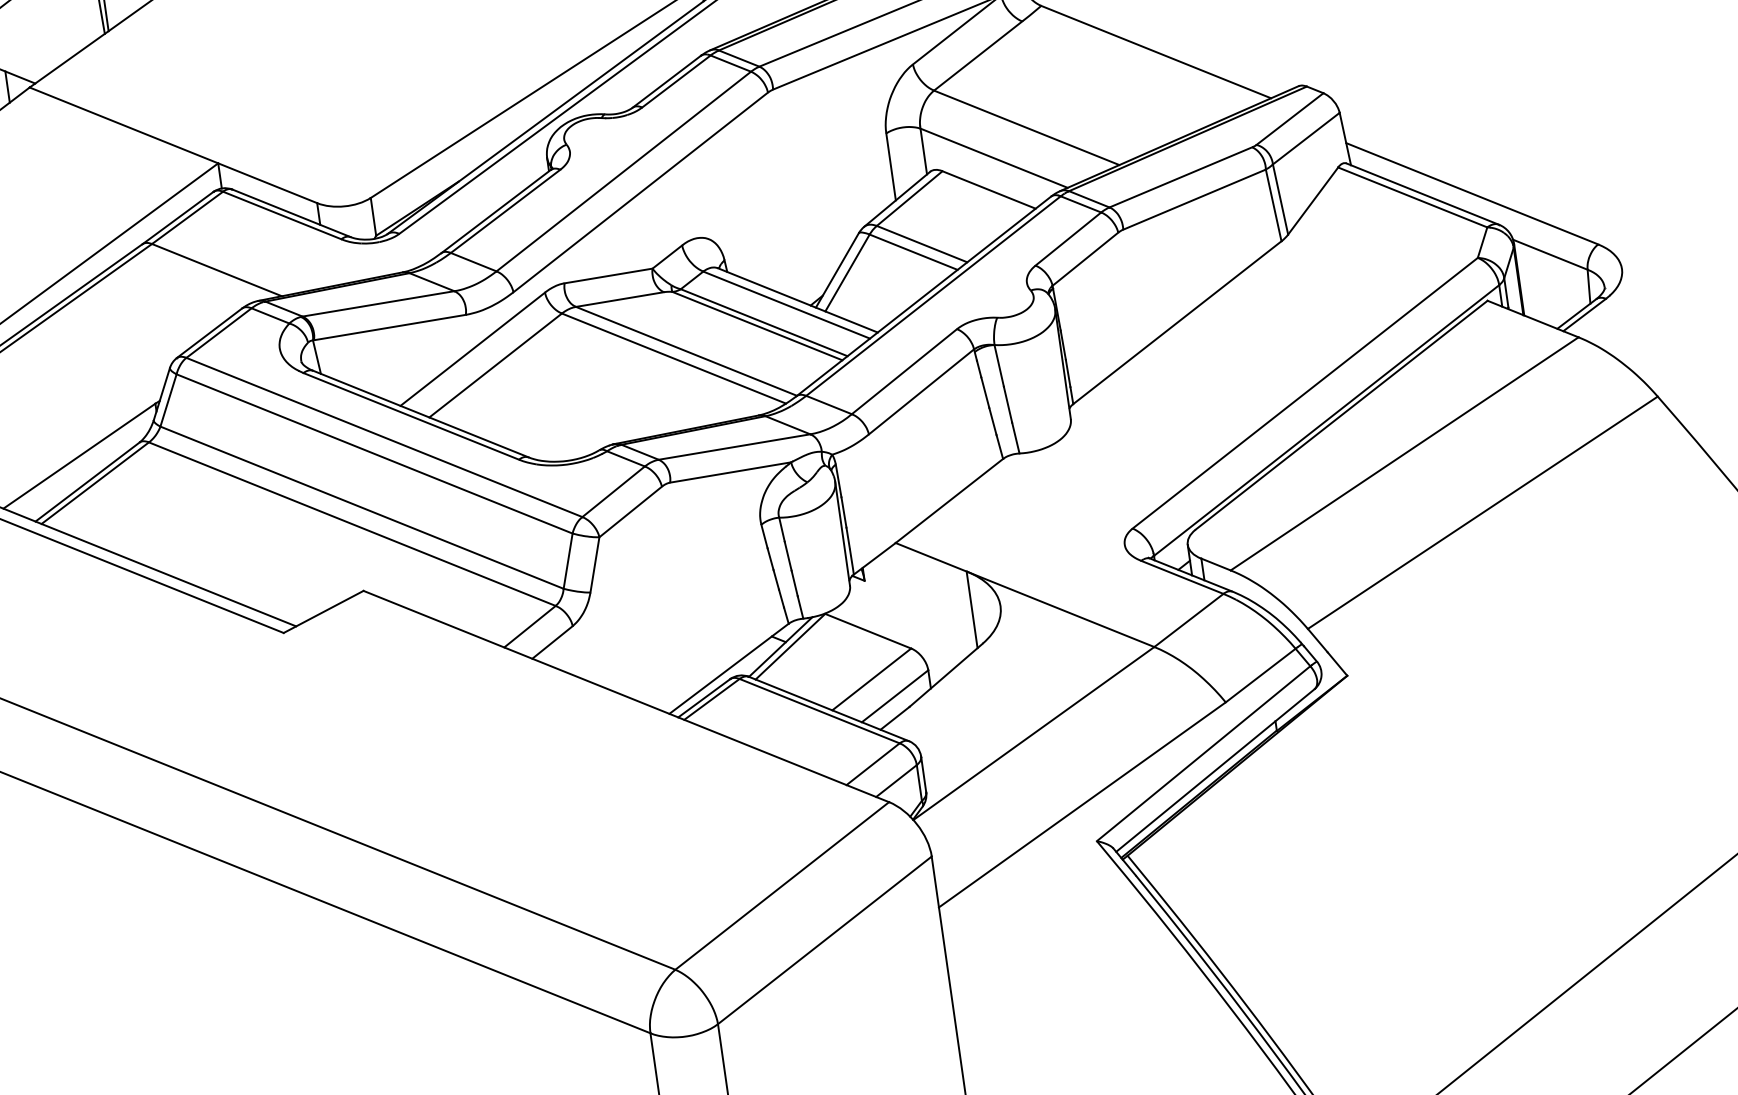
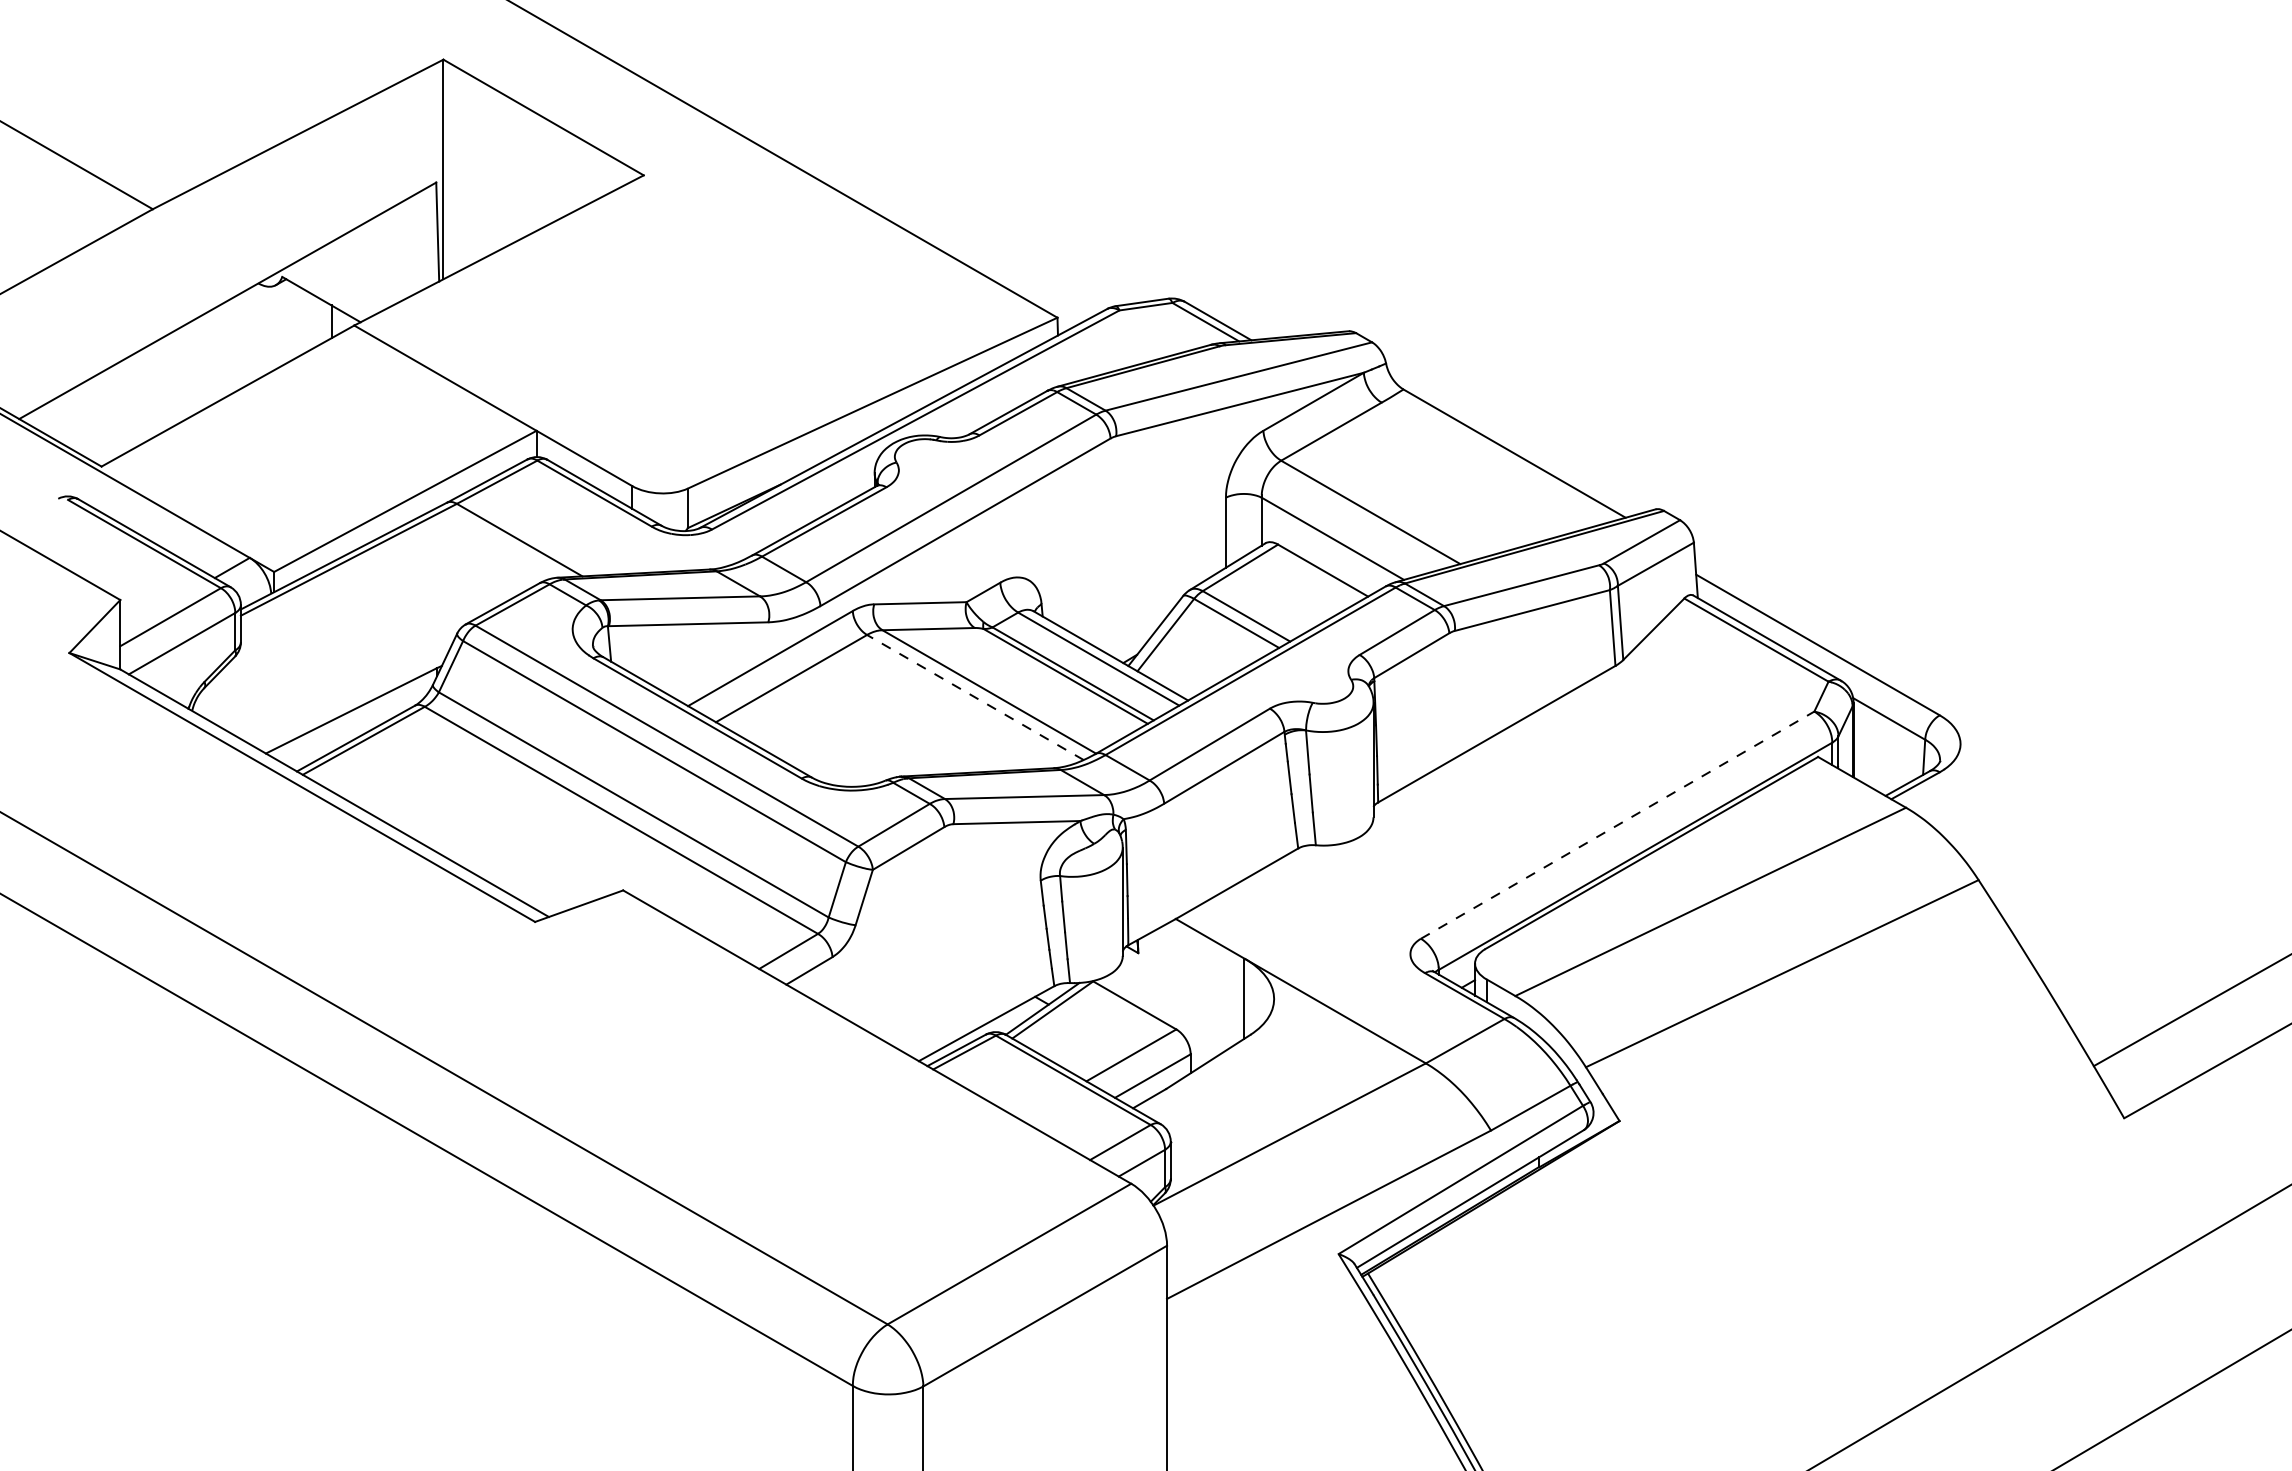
line: (673, 358) -> (974, 697), solid -> dashed
line: (1305, 392) -> (1618, 824), solid -> dashed

